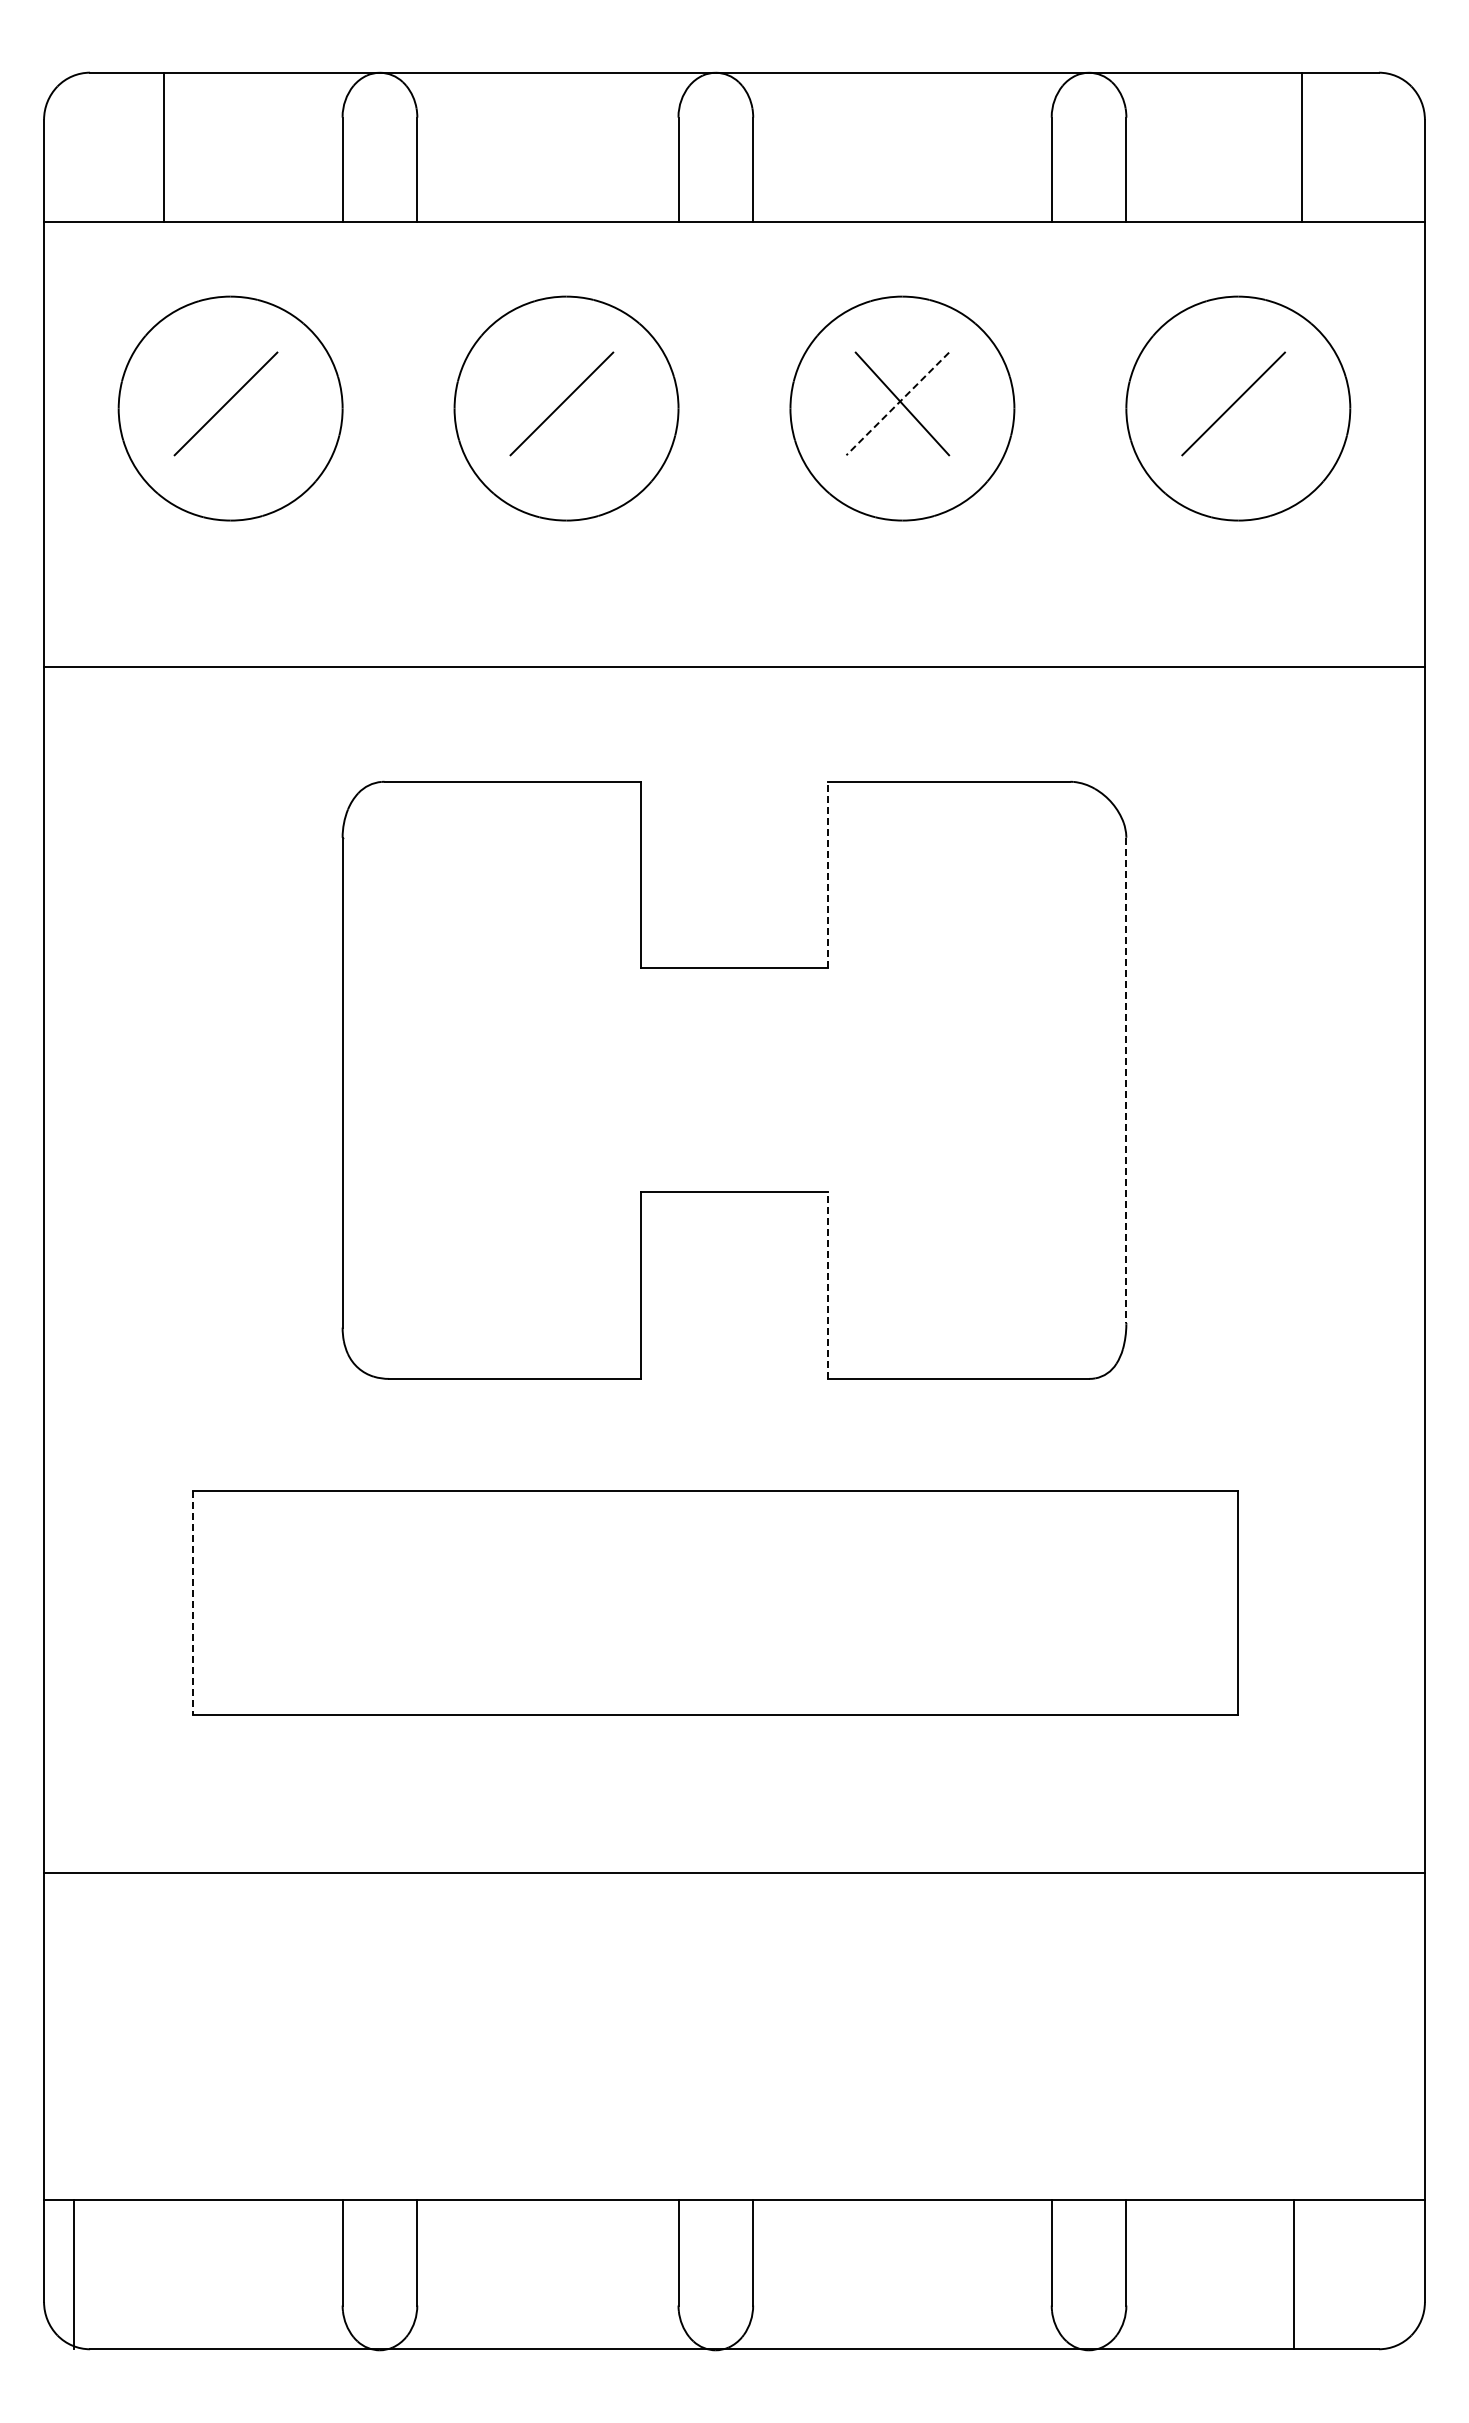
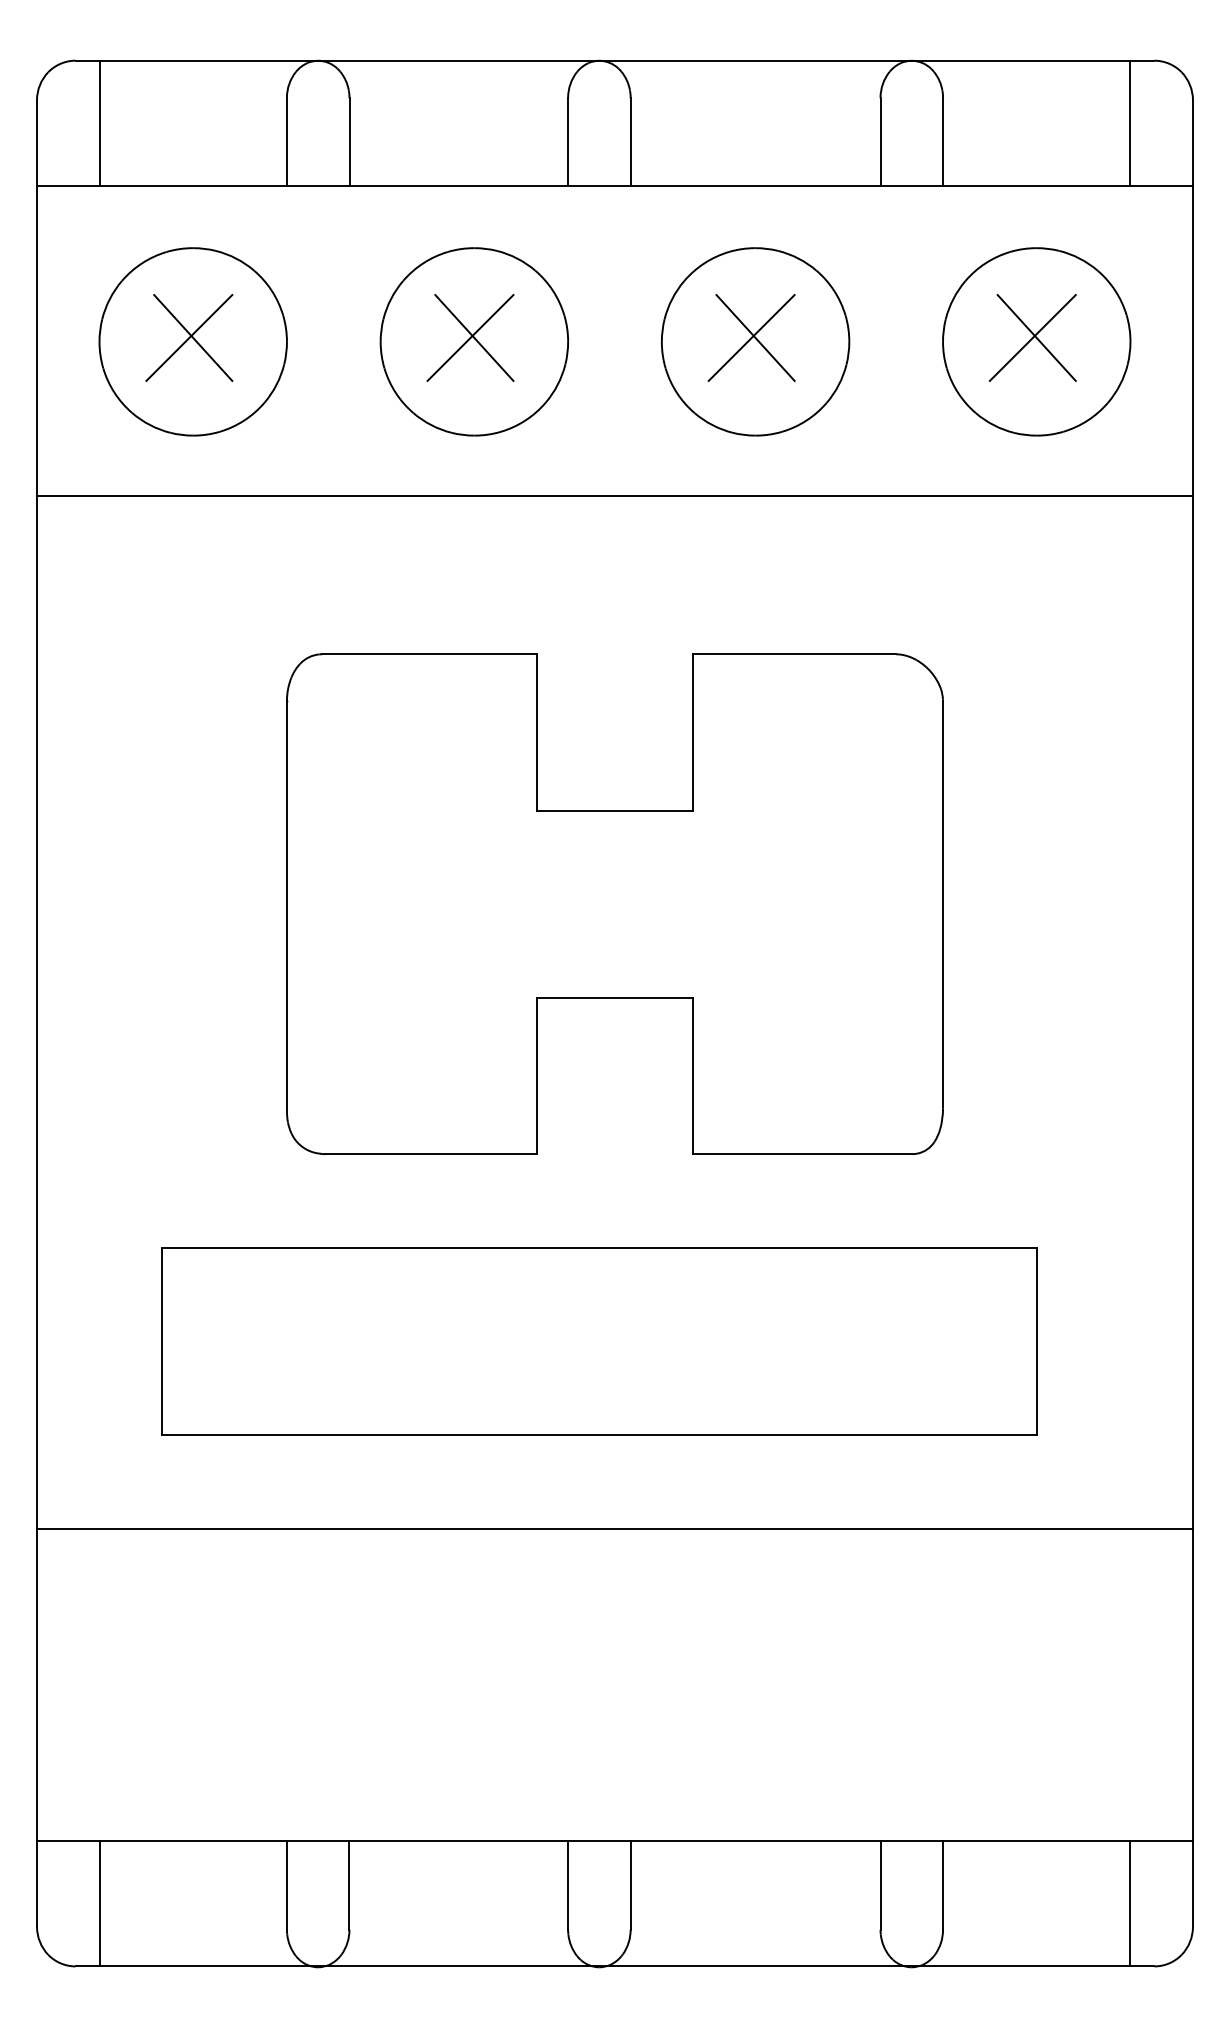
line: (163, 146) -> (99, 122), moved
line: (1302, 146) -> (1130, 122), moved
line: (230, 403) -> (193, 337), added
line: (566, 403) -> (474, 337), added
line: (897, 403) -> (751, 337), dashed -> solid
line: (1237, 403) -> (1036, 337), added
line: (734, 666) -> (615, 495), moved
line: (827, 874) -> (692, 731), dashed -> solid
line: (1126, 1080) -> (943, 904), dashed -> solid
line: (827, 1285) -> (692, 1075), dashed -> solid
line: (193, 1602) -> (162, 1341), dashed -> solid
line: (734, 1872) -> (615, 1528), moved
line: (73, 2274) -> (99, 1903), moved
line: (1294, 2274) -> (1130, 1903), moved

